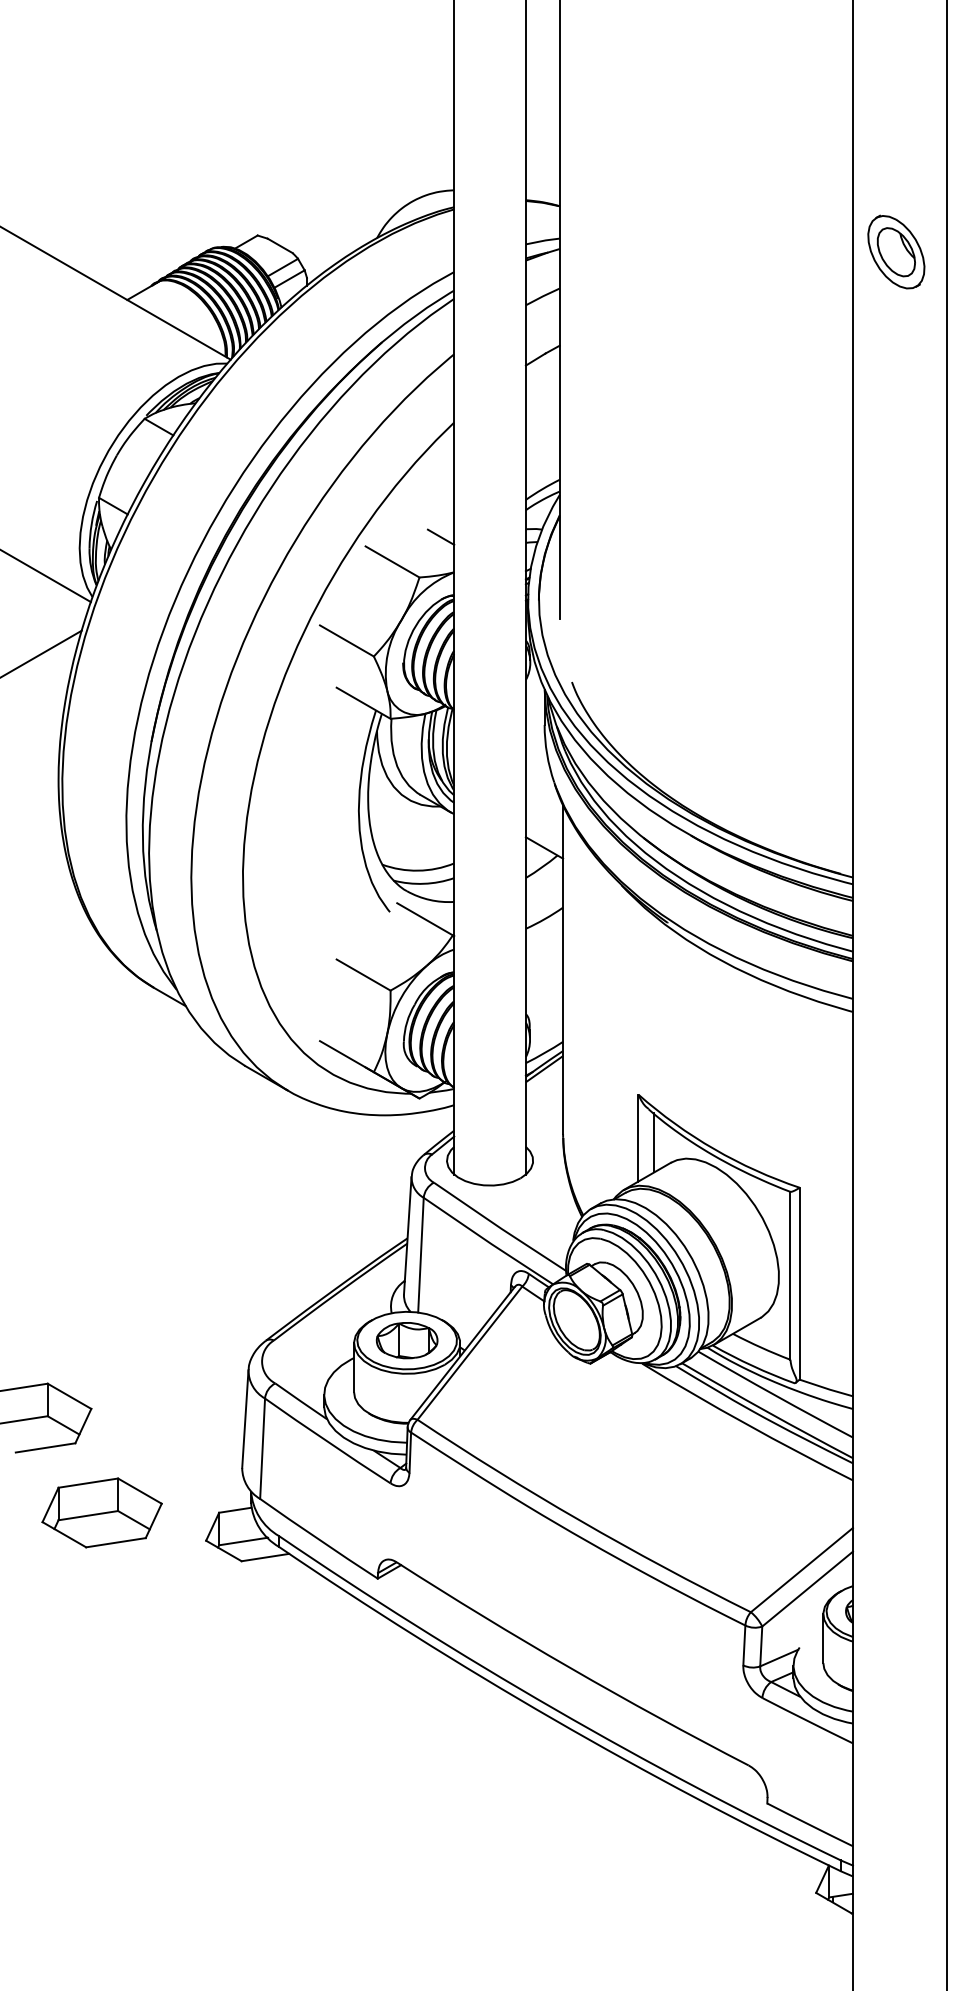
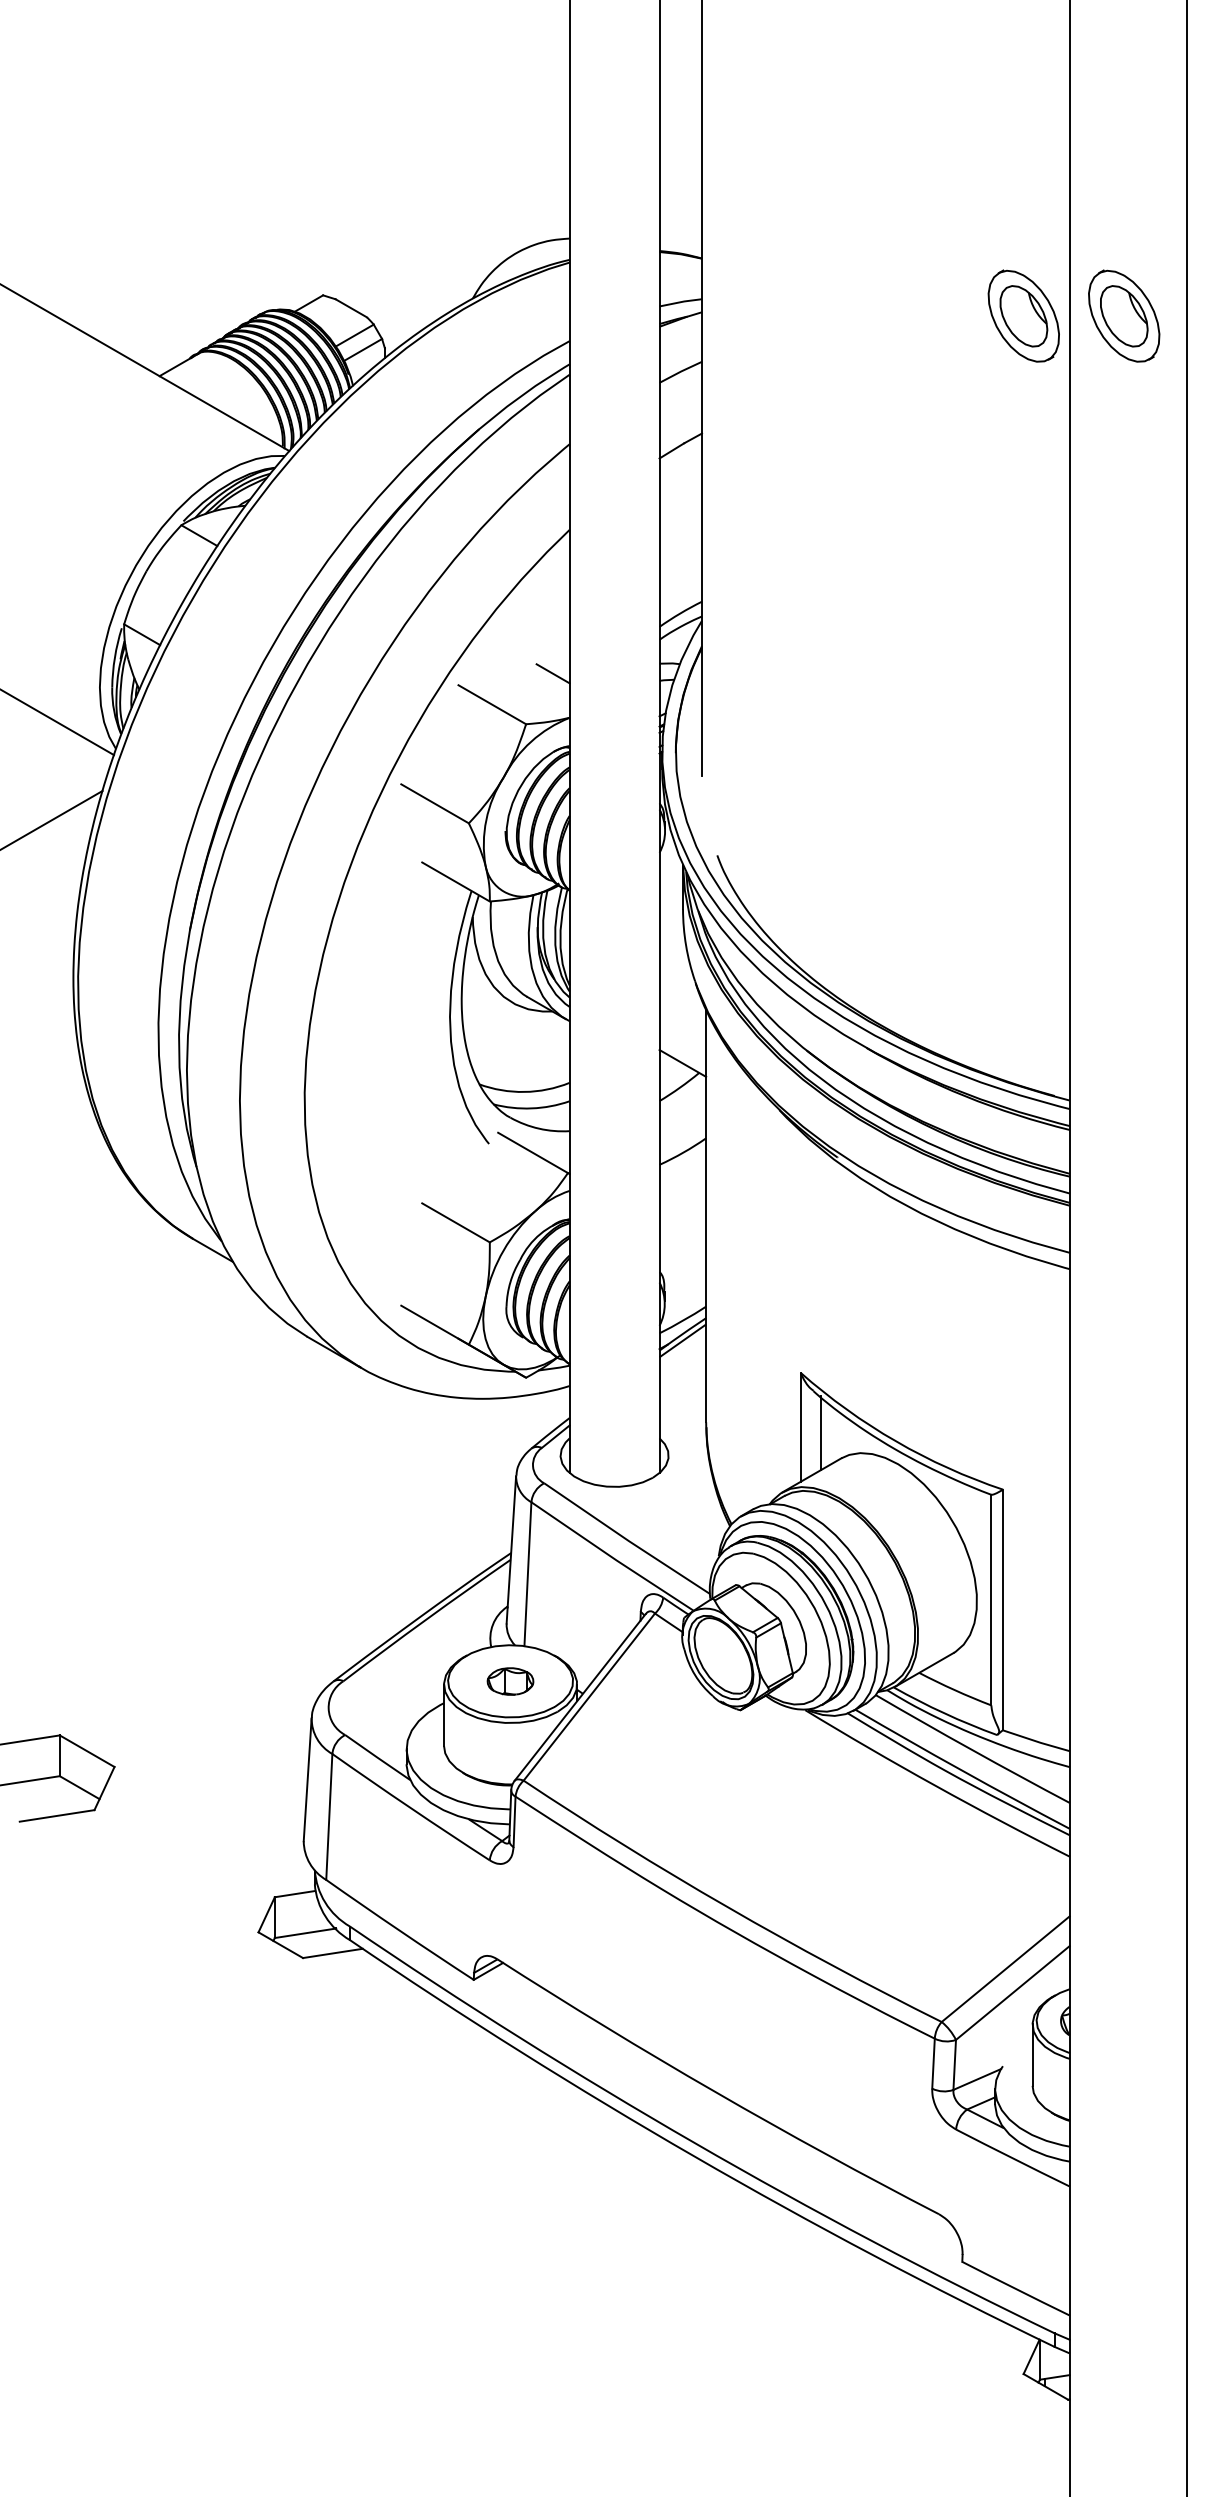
part: (816, 251) -> (1024, 315), added
part: (406, 1340) -> (509, 1681), size x0.6
part: (101, 1512) -> (127, 1896), removed

